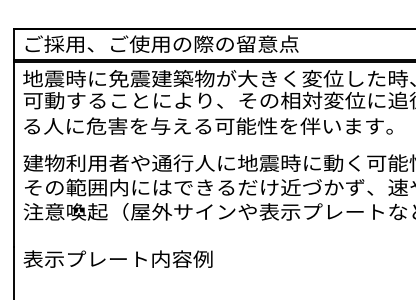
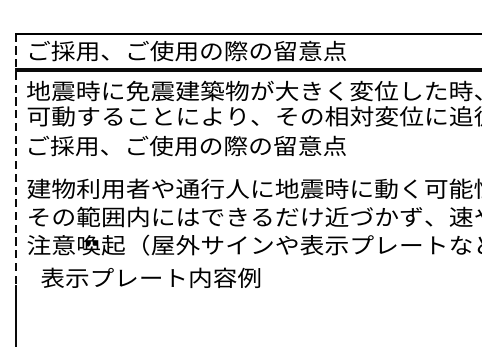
text: (208, 125) -> (241, 145), る人に危害を与える可能性を伴います。 -> ご採用、ご使用の際の留意点
line: (13, 138) -> (15, 160), solid -> dashed
text: (117, 258) -> (150, 277), moved

